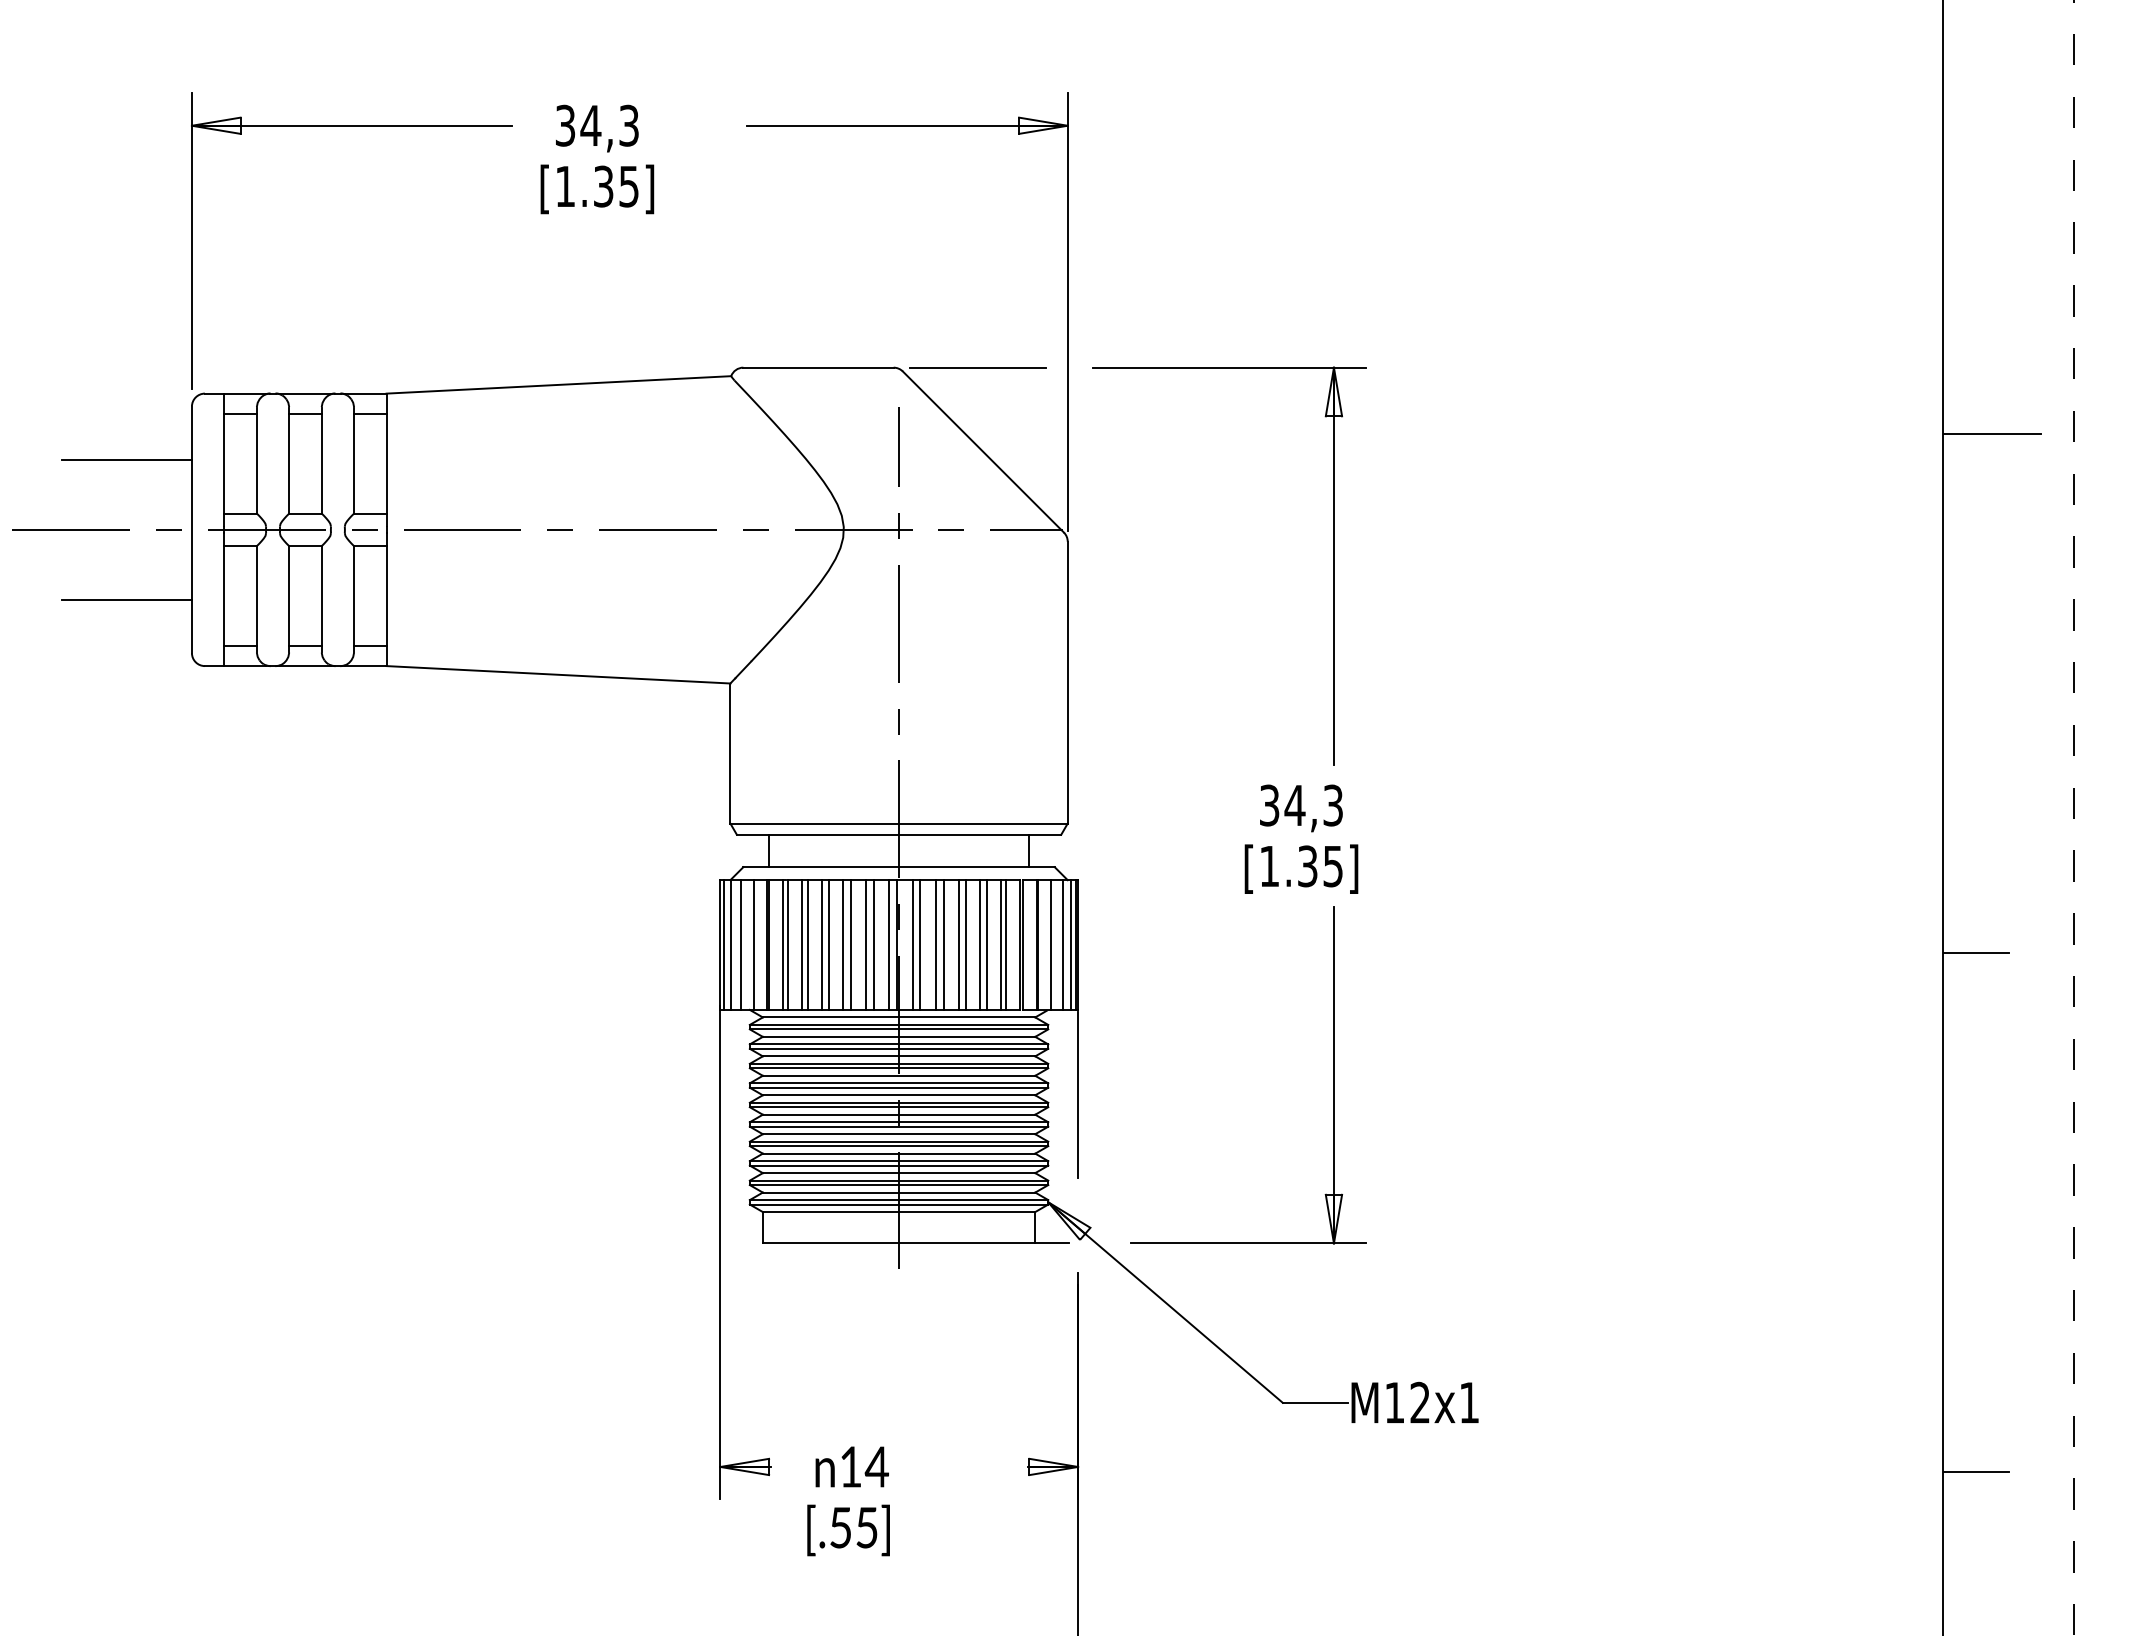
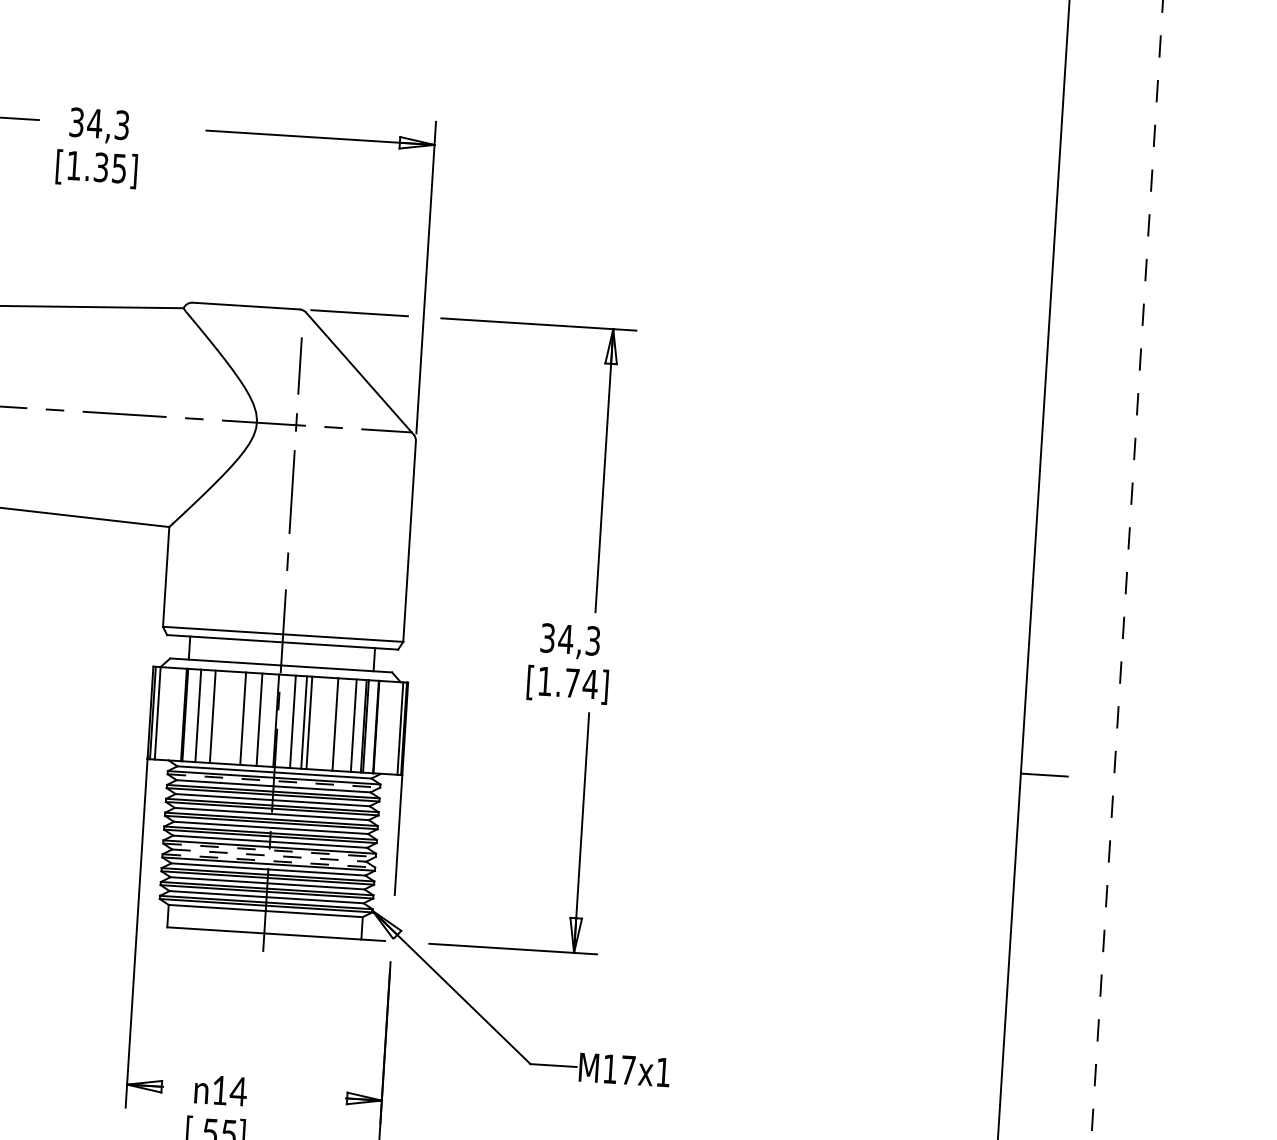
line: (1992, 434) -> (1079, 406), removed
text: (1320, 866) -> (581, 683), [1.35] -> [1.74]
line: (740, 944) -> (164, 713), removed
line: (753, 944) -> (174, 713), removed
line: (783, 944) -> (195, 715), removed
line: (801, 944) -> (208, 716), removed
line: (821, 944) -> (222, 717), removed
line: (828, 944) -> (227, 717), removed
line: (843, 944) -> (238, 718), removed
line: (866, 944) -> (254, 719), removed
line: (889, 944) -> (270, 720), removed
line: (912, 944) -> (287, 721), removed
line: (958, 944) -> (320, 723), removed
line: (965, 944) -> (325, 723), removed
line: (986, 944) -> (340, 724), removed
line: (1000, 944) -> (349, 725), removed
line: (1051, 944) -> (386, 727), removed
line: (1062, 944) -> (394, 727), removed
line: (899, 1029) -> (274, 781), solid -> dashed
line: (899, 1126) -> (269, 850), solid -> dashed
line: (899, 1134) -> (269, 855), solid -> dashed
line: (899, 1141) -> (269, 860), solid -> dashed
text: (1419, 1402) -> (627, 1070), M12x1 -> M17x1

